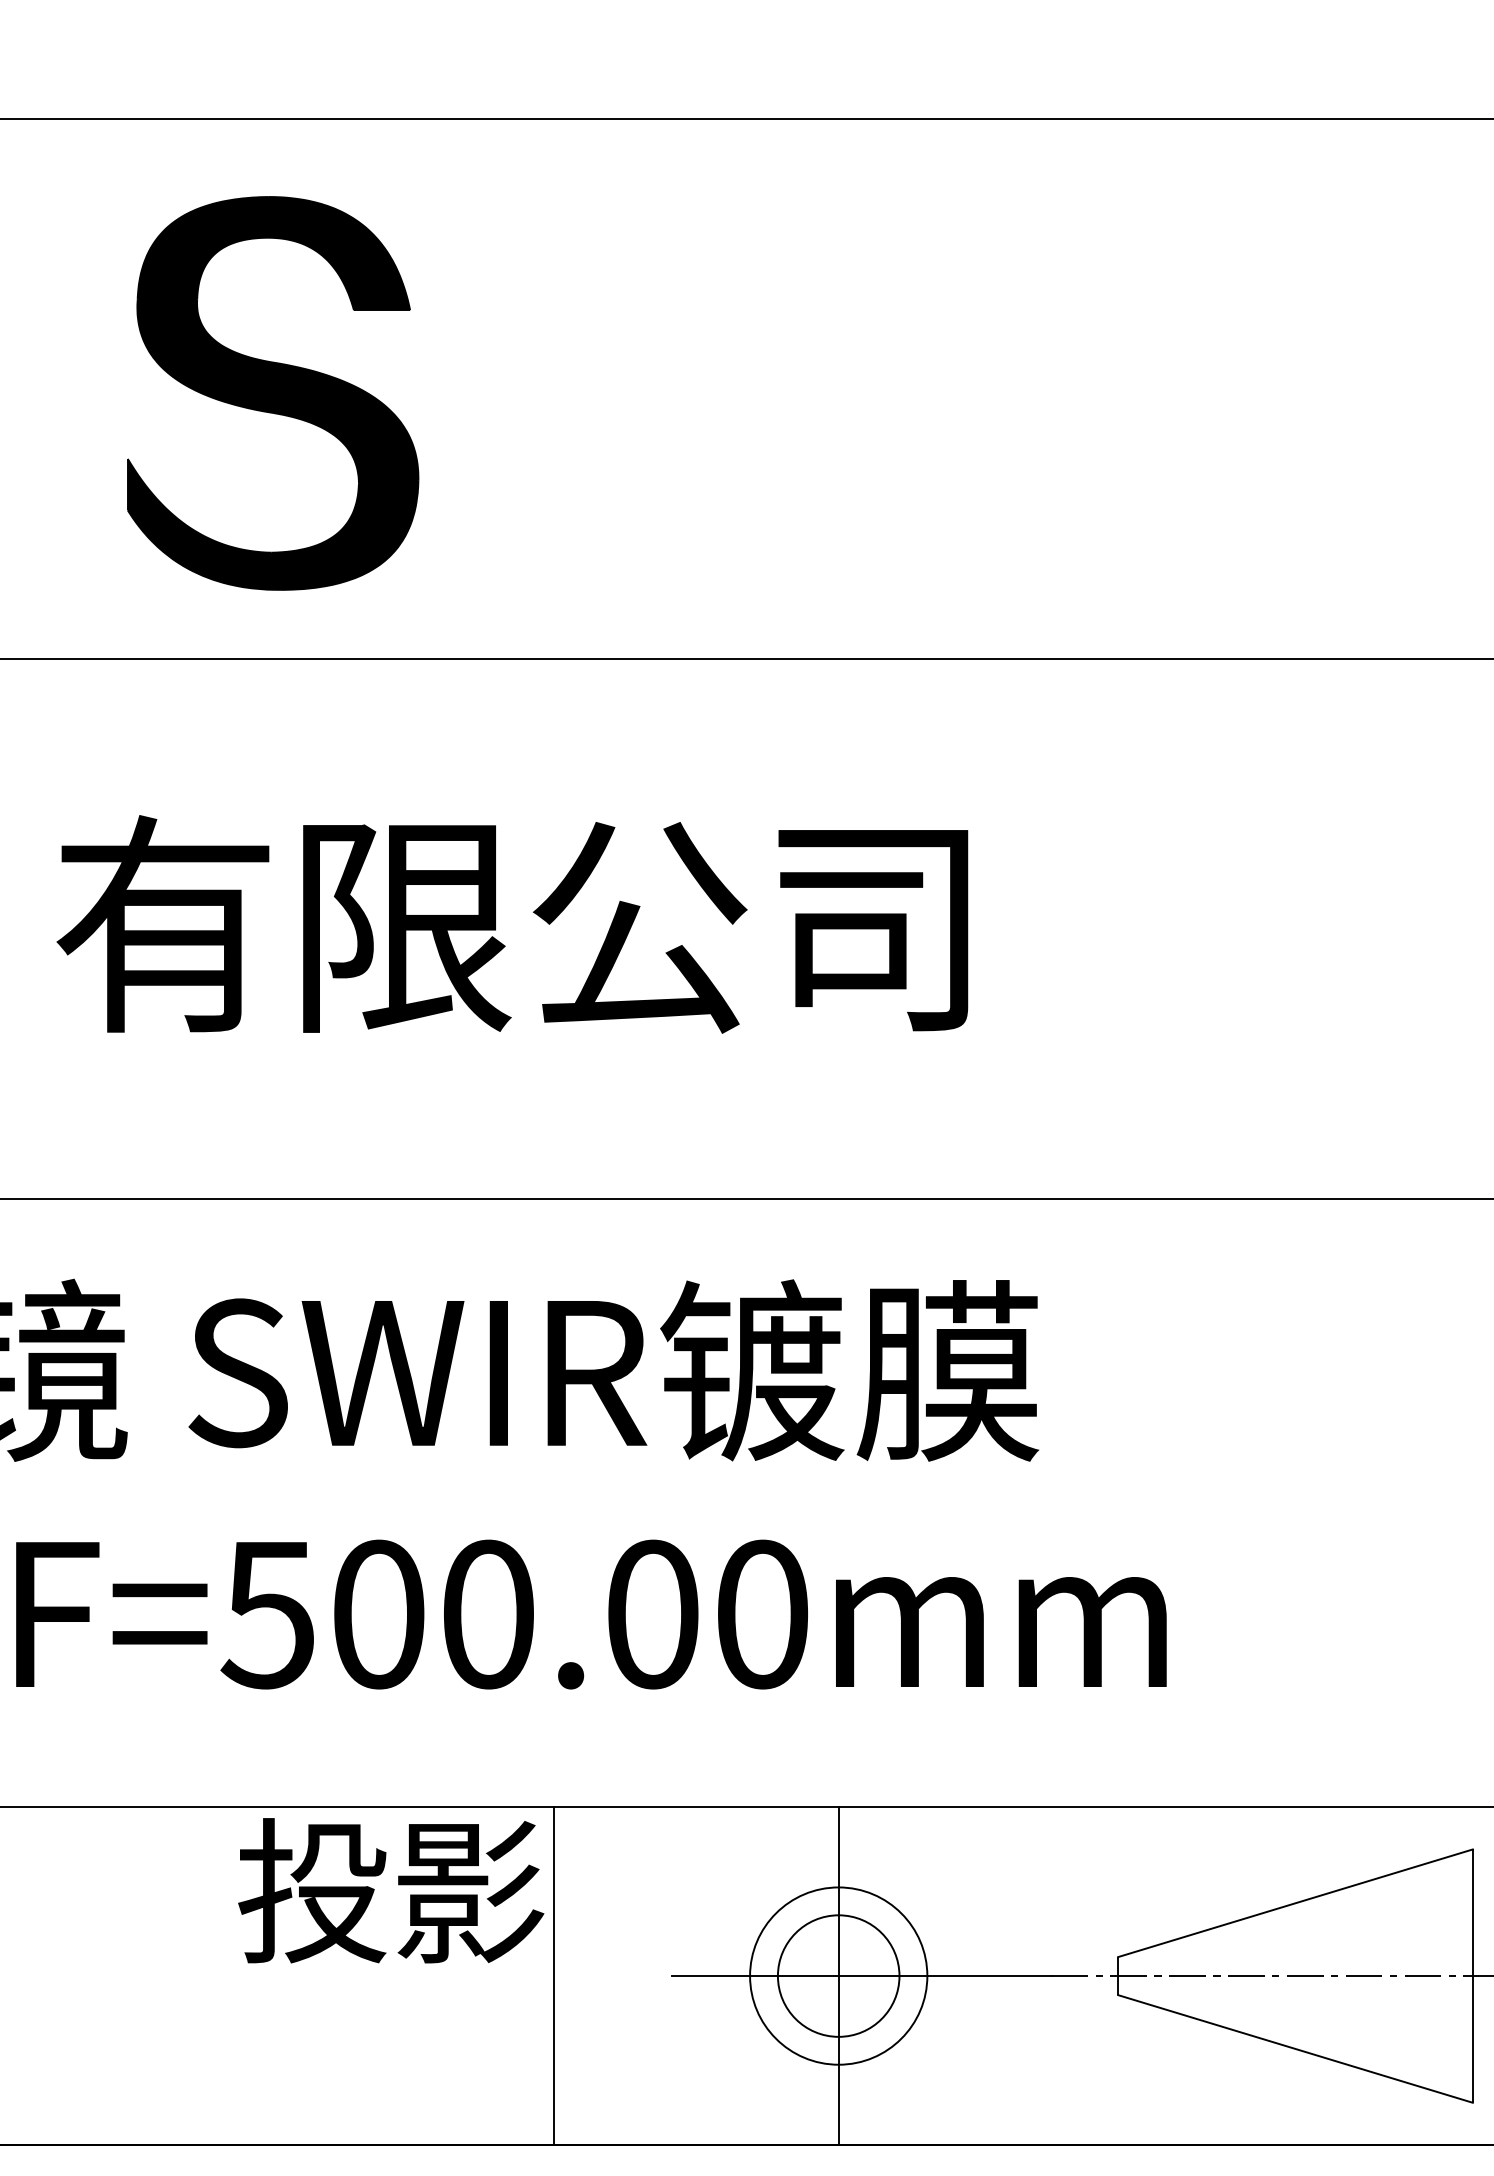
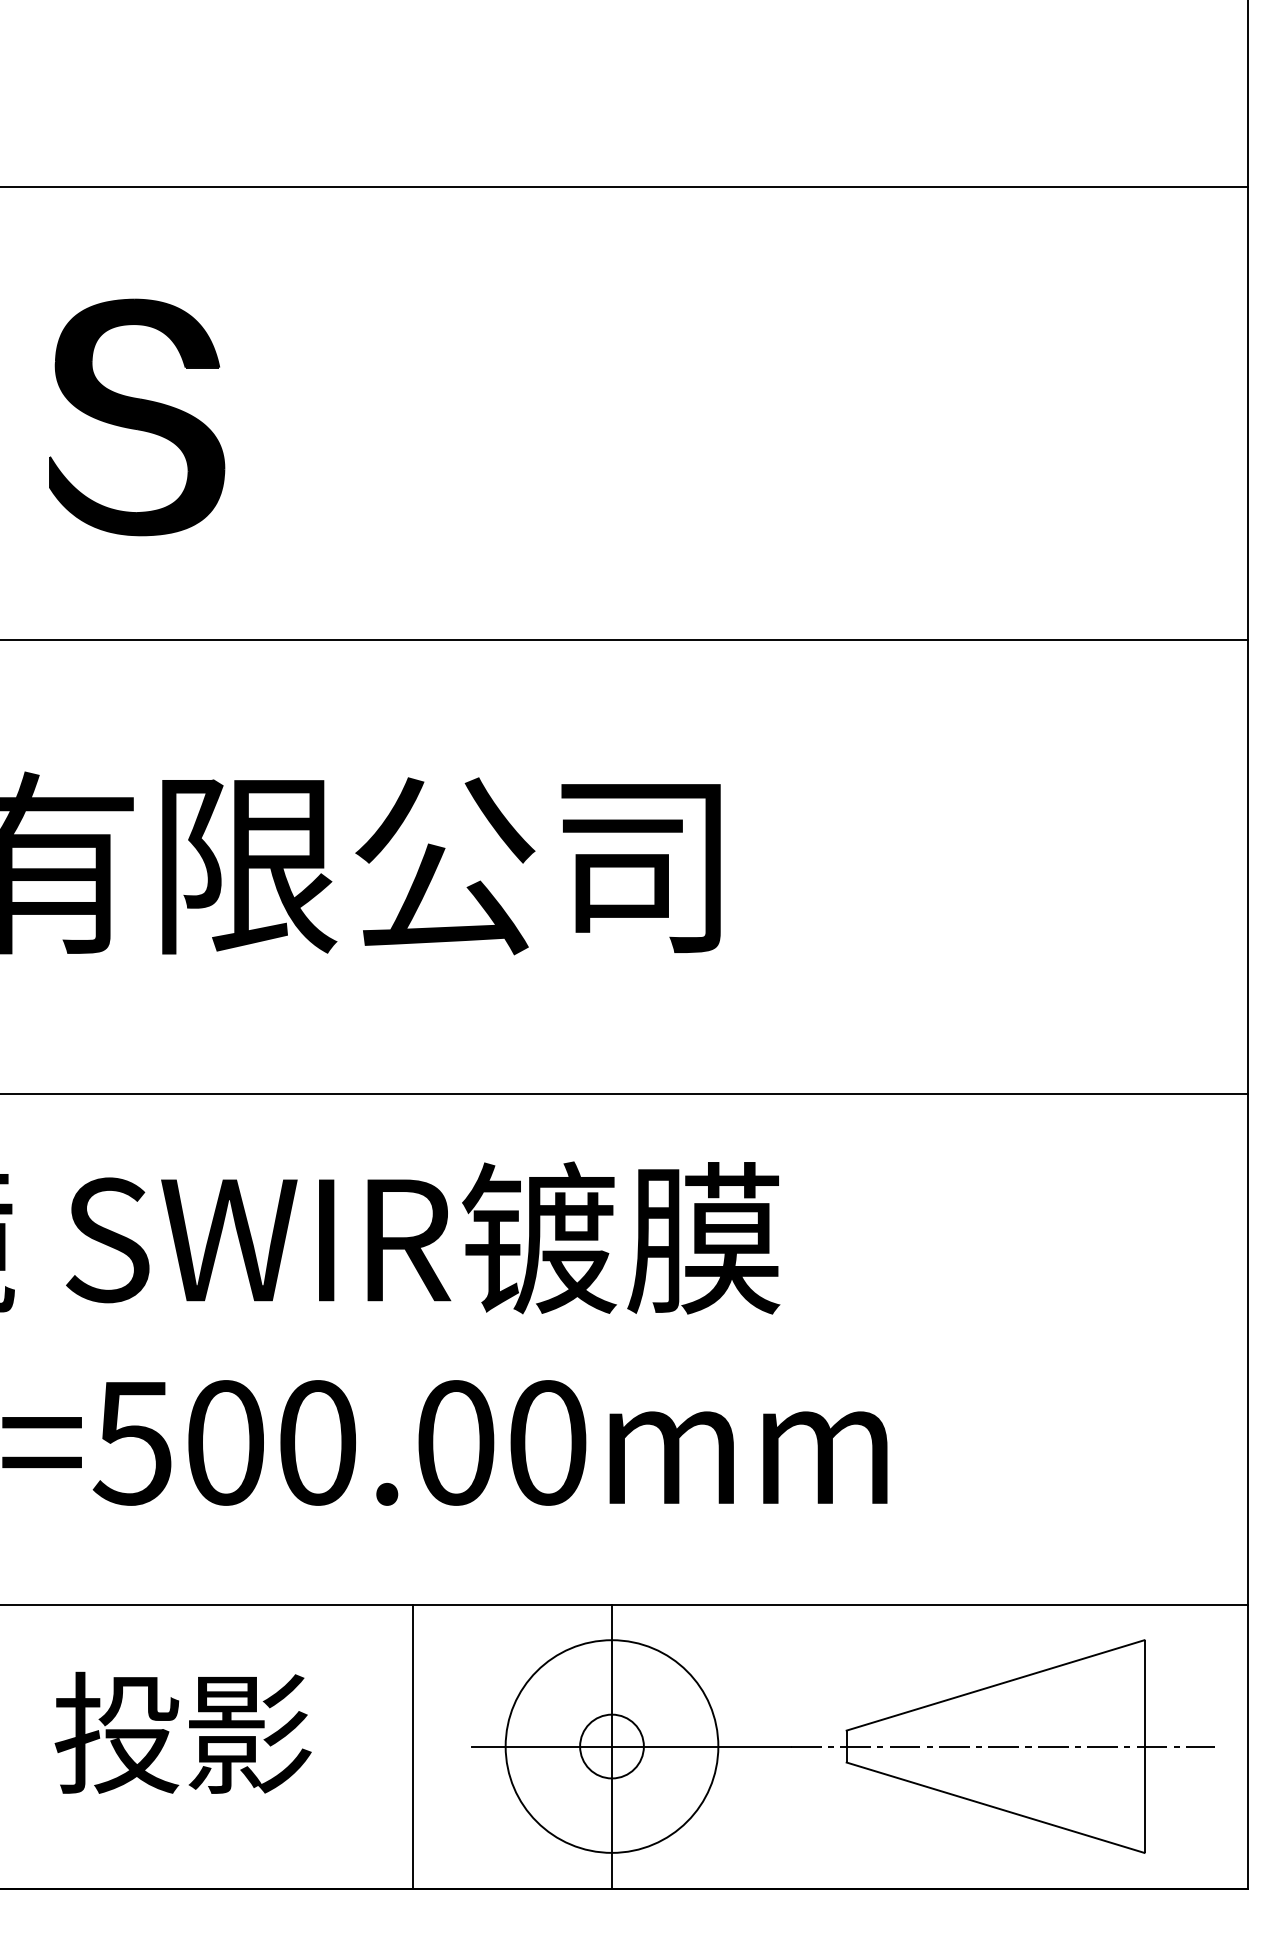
part: (273, 393) -> (137, 417), size x0.71
text: (390, 1890) -> (182, 1732), moved
line: (553, 1976) -> (412, 1746), moved
circle: (838, 1976) -> (611, 1746), size x0.62
circle: (838, 1976) -> (611, 1746), size x1.43

